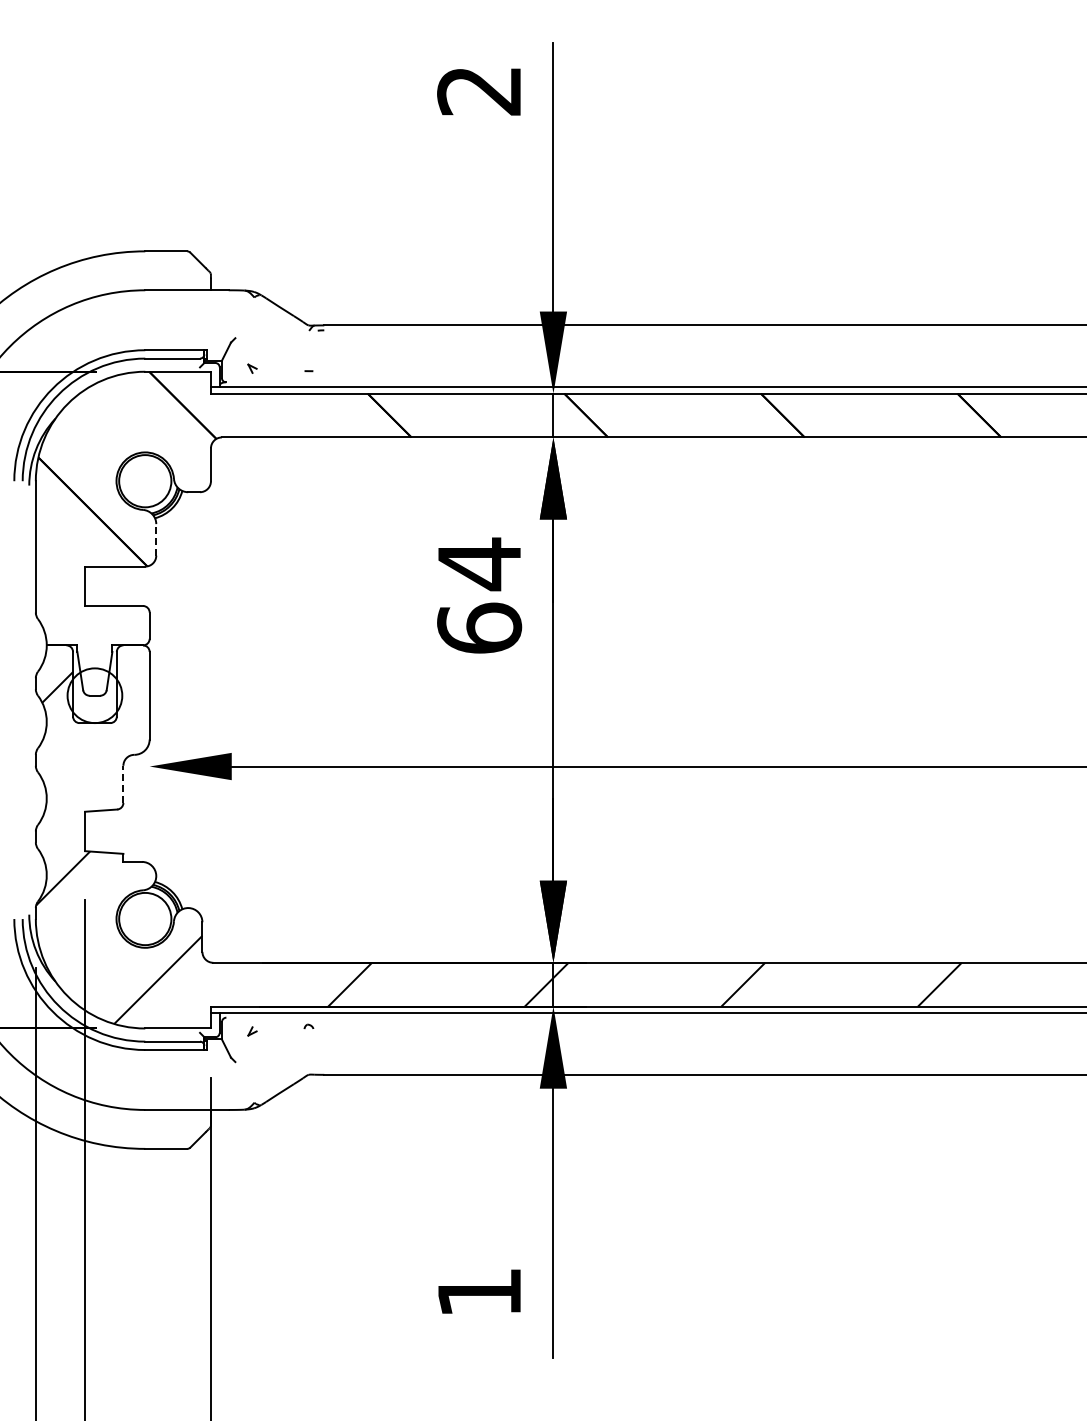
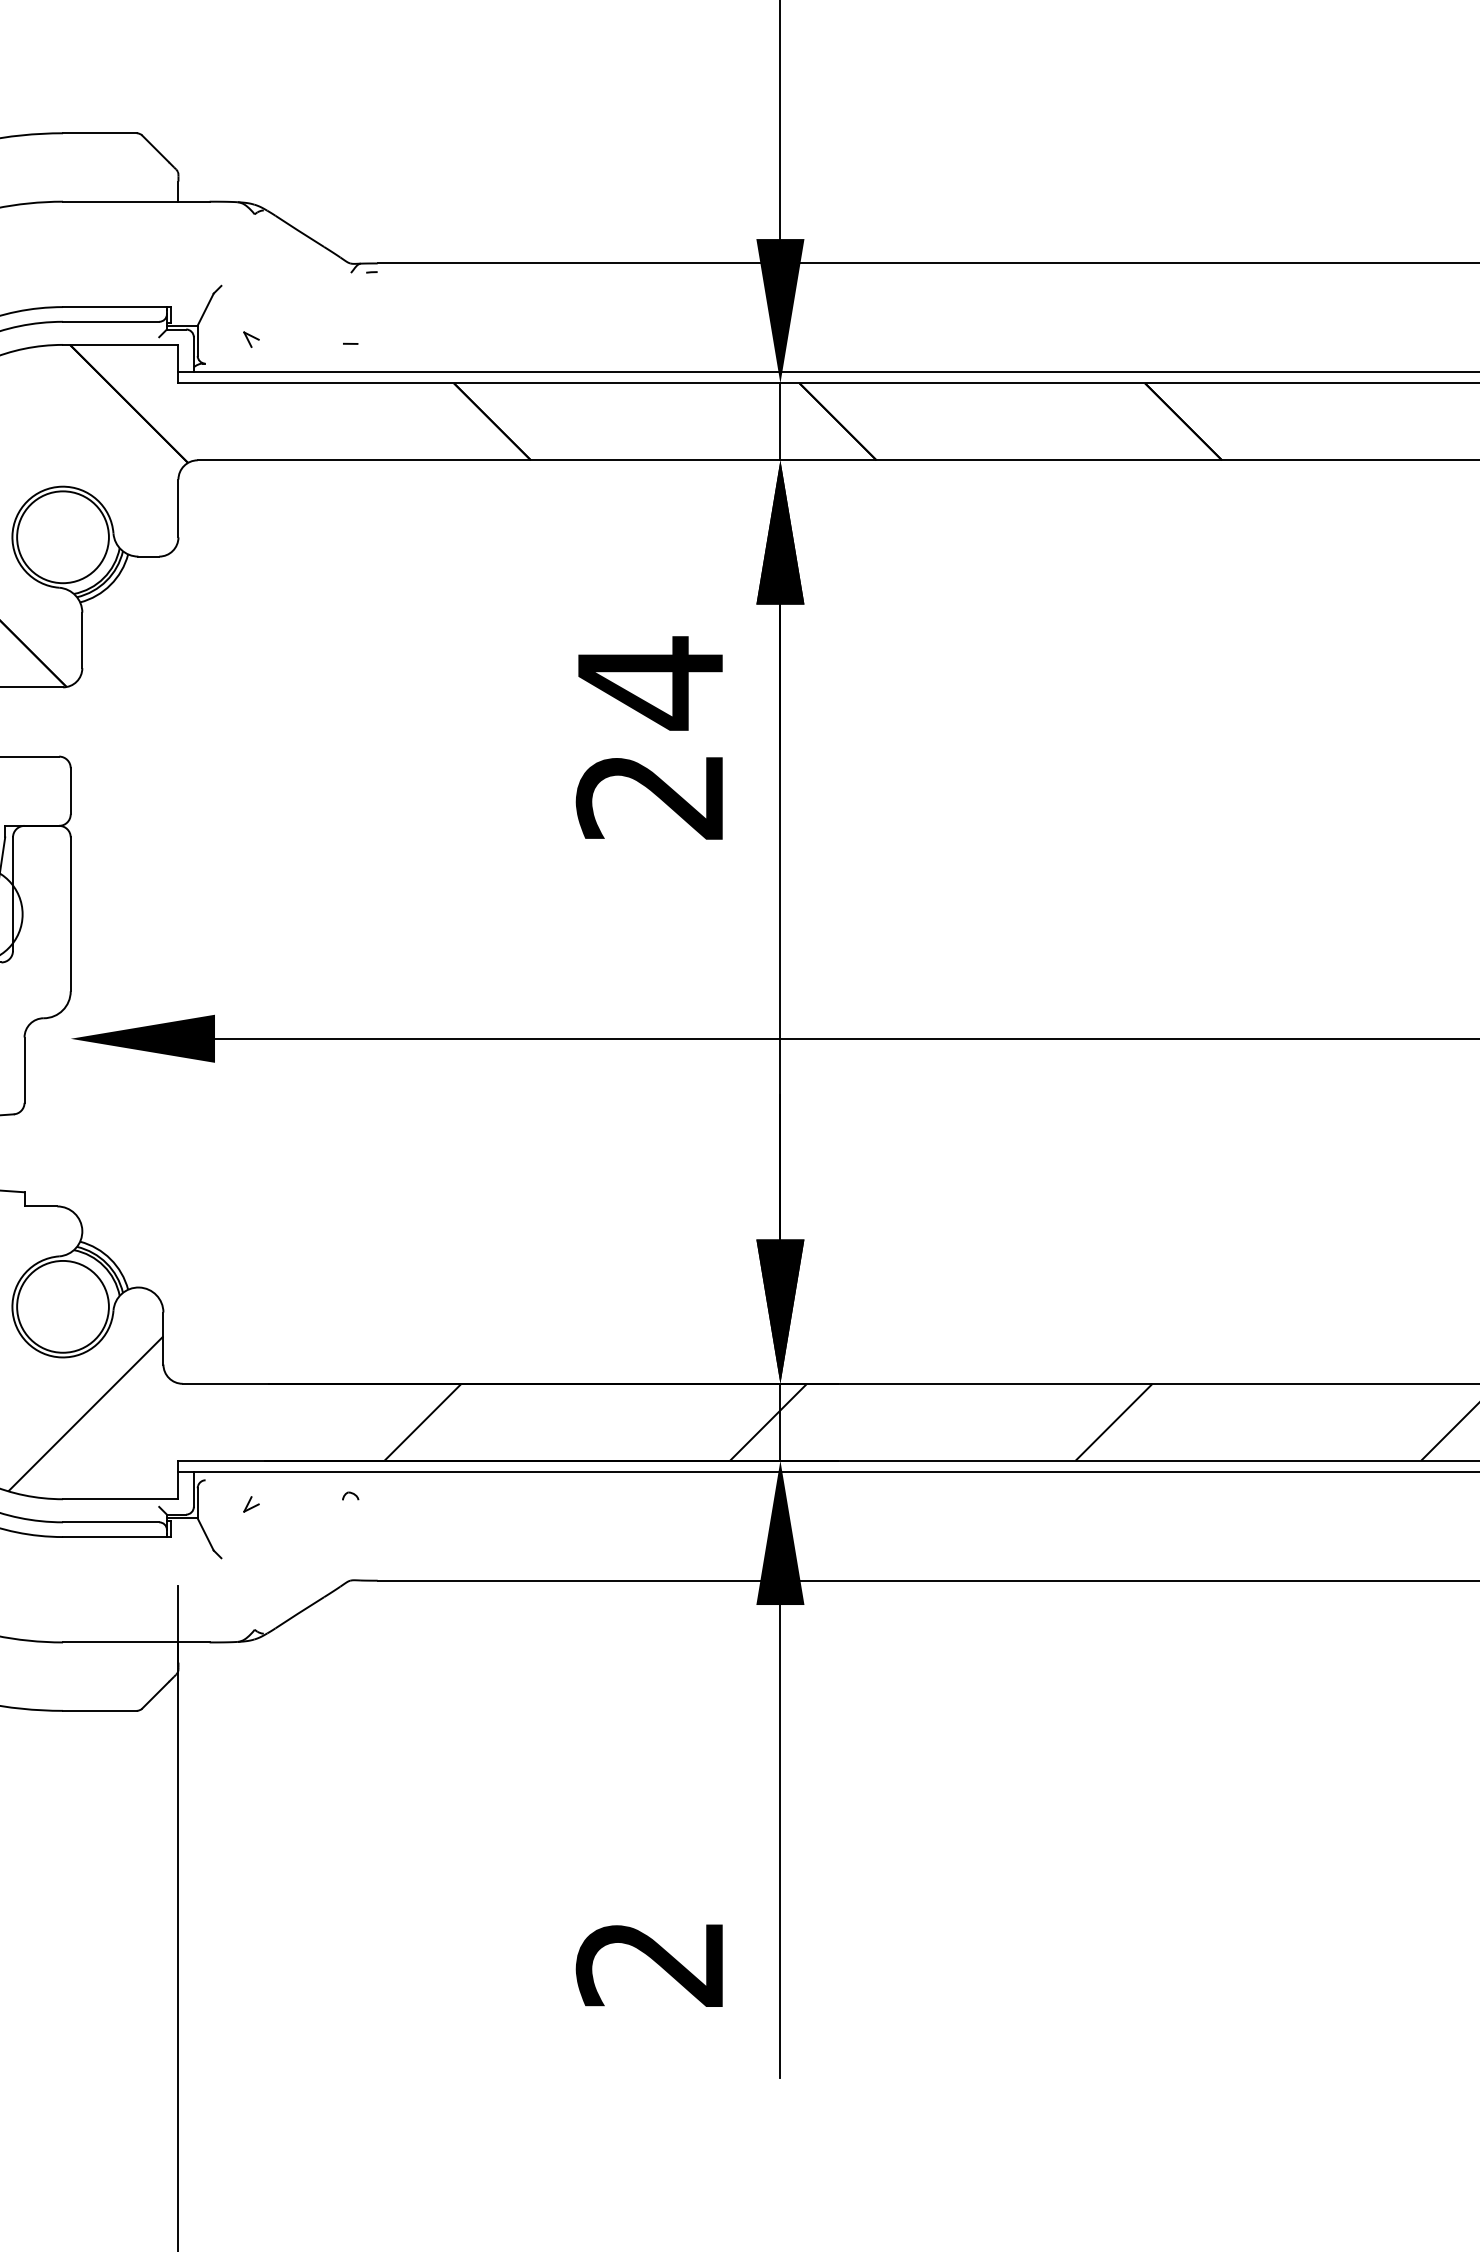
line: (156, 539) -> (82, 639), dashed -> solid
text: (479, 627) -> (650, 794), 64 -> 24
line: (123, 784) -> (24, 1070), dashed -> solid
text: (478, 1293) -> (648, 1965), 1 -> 2

